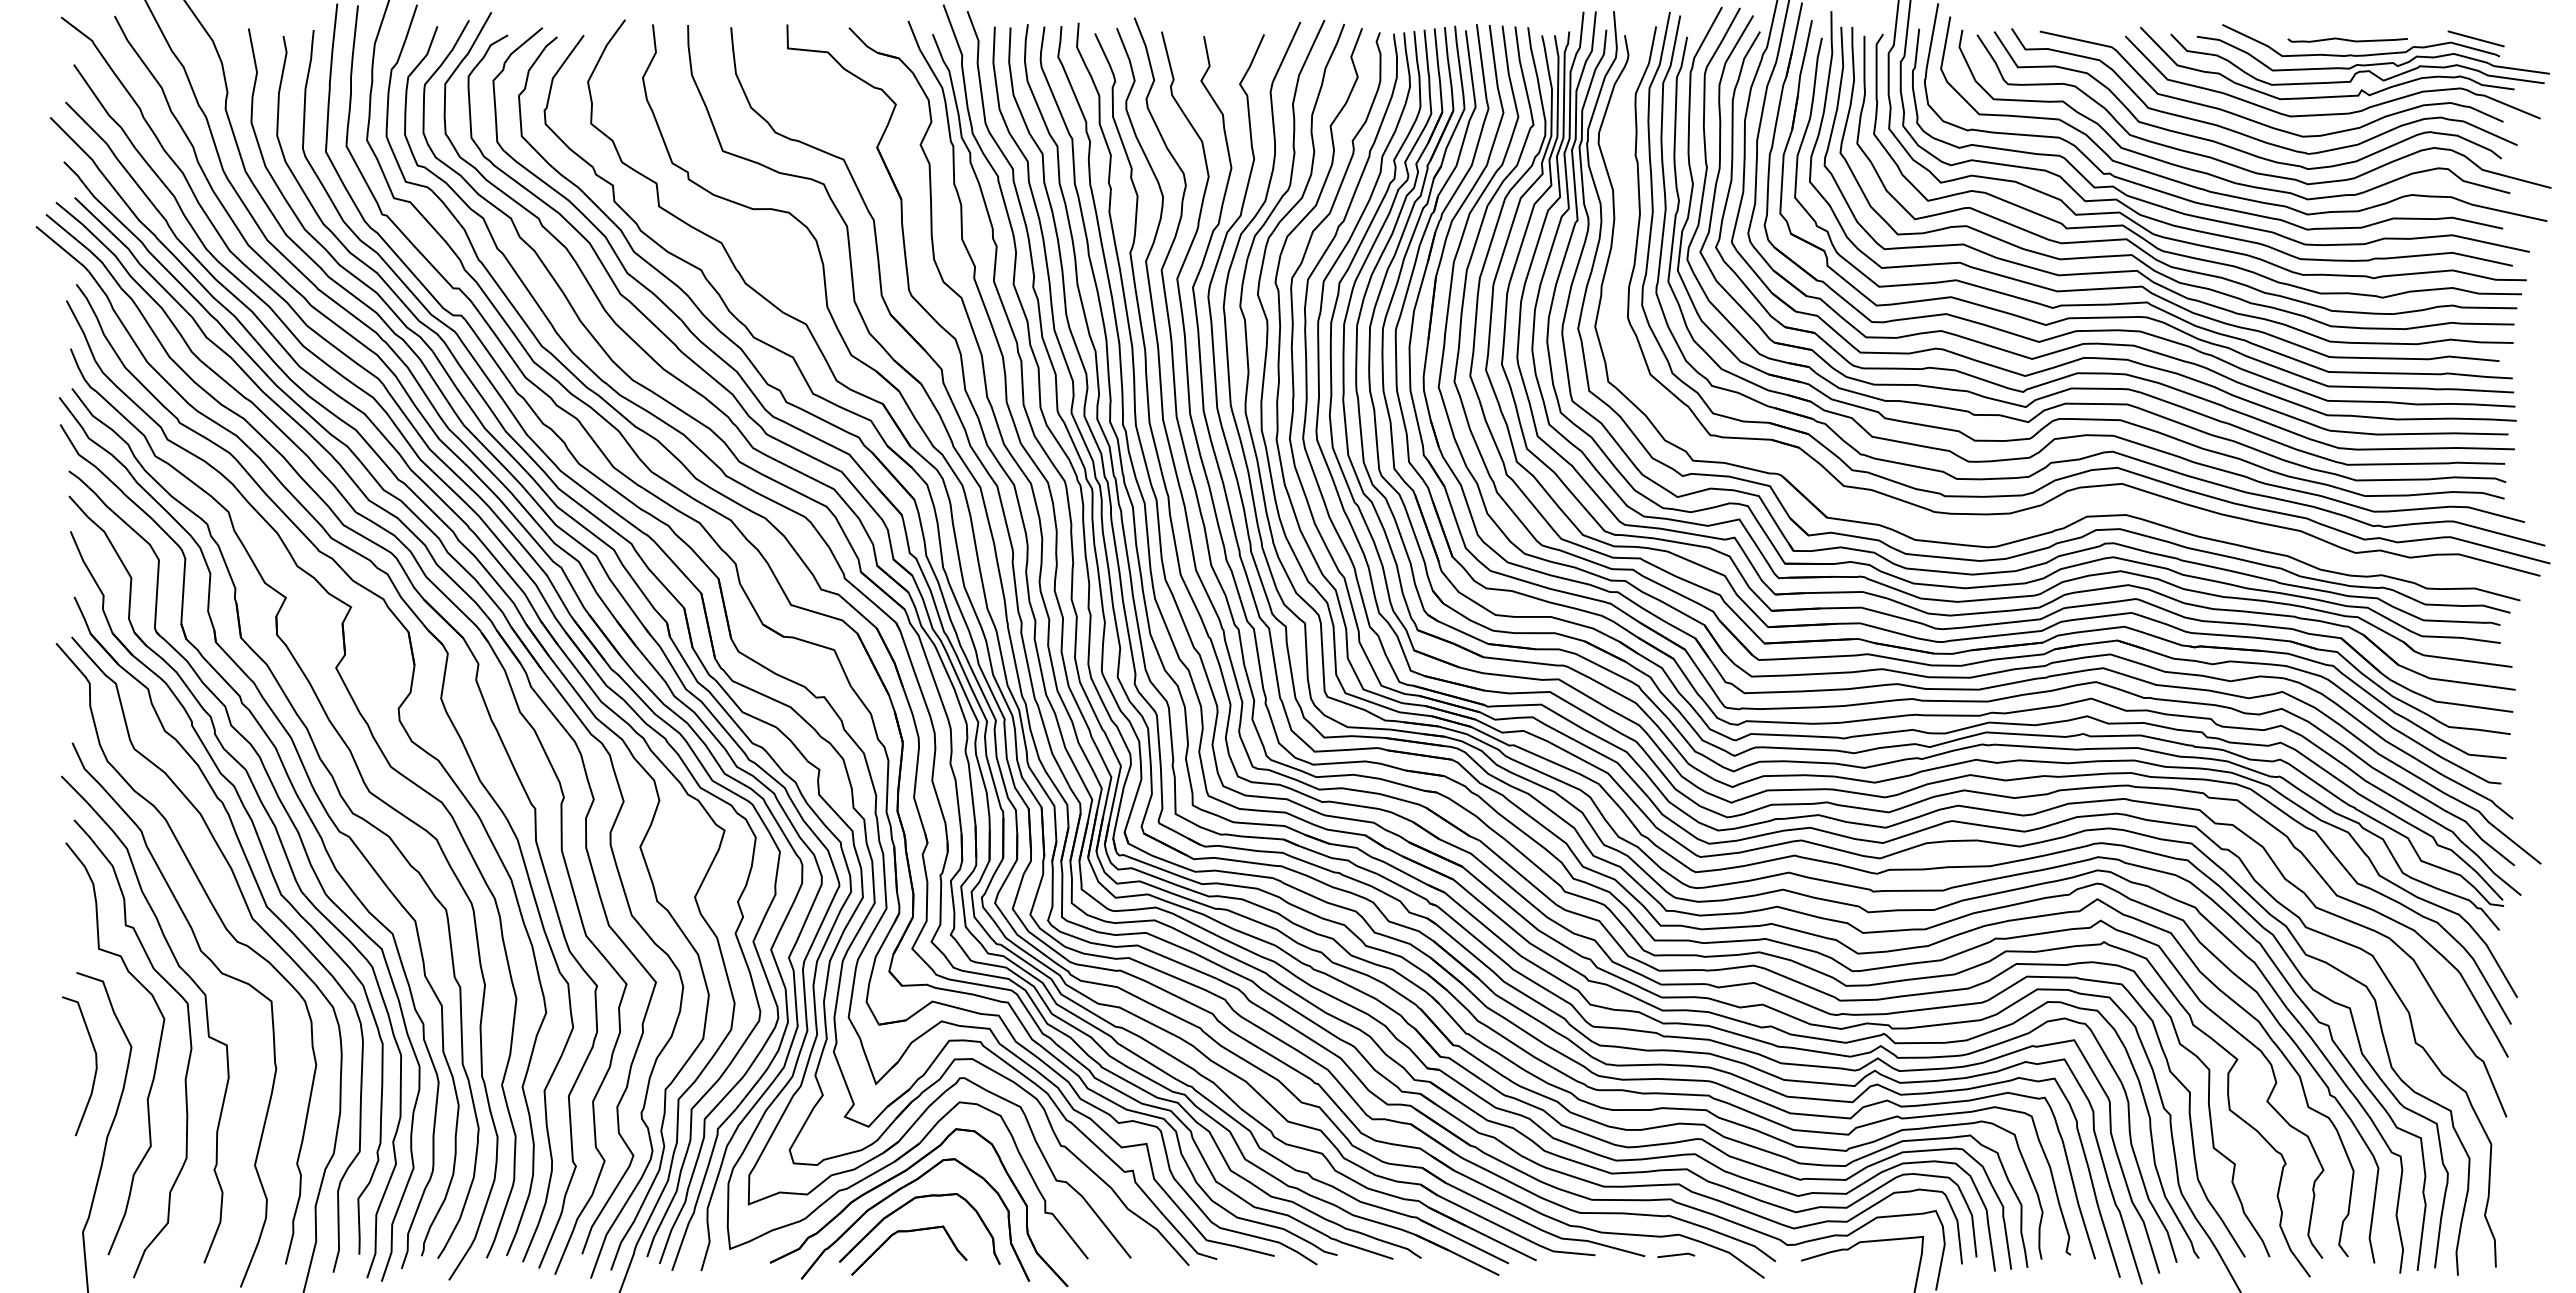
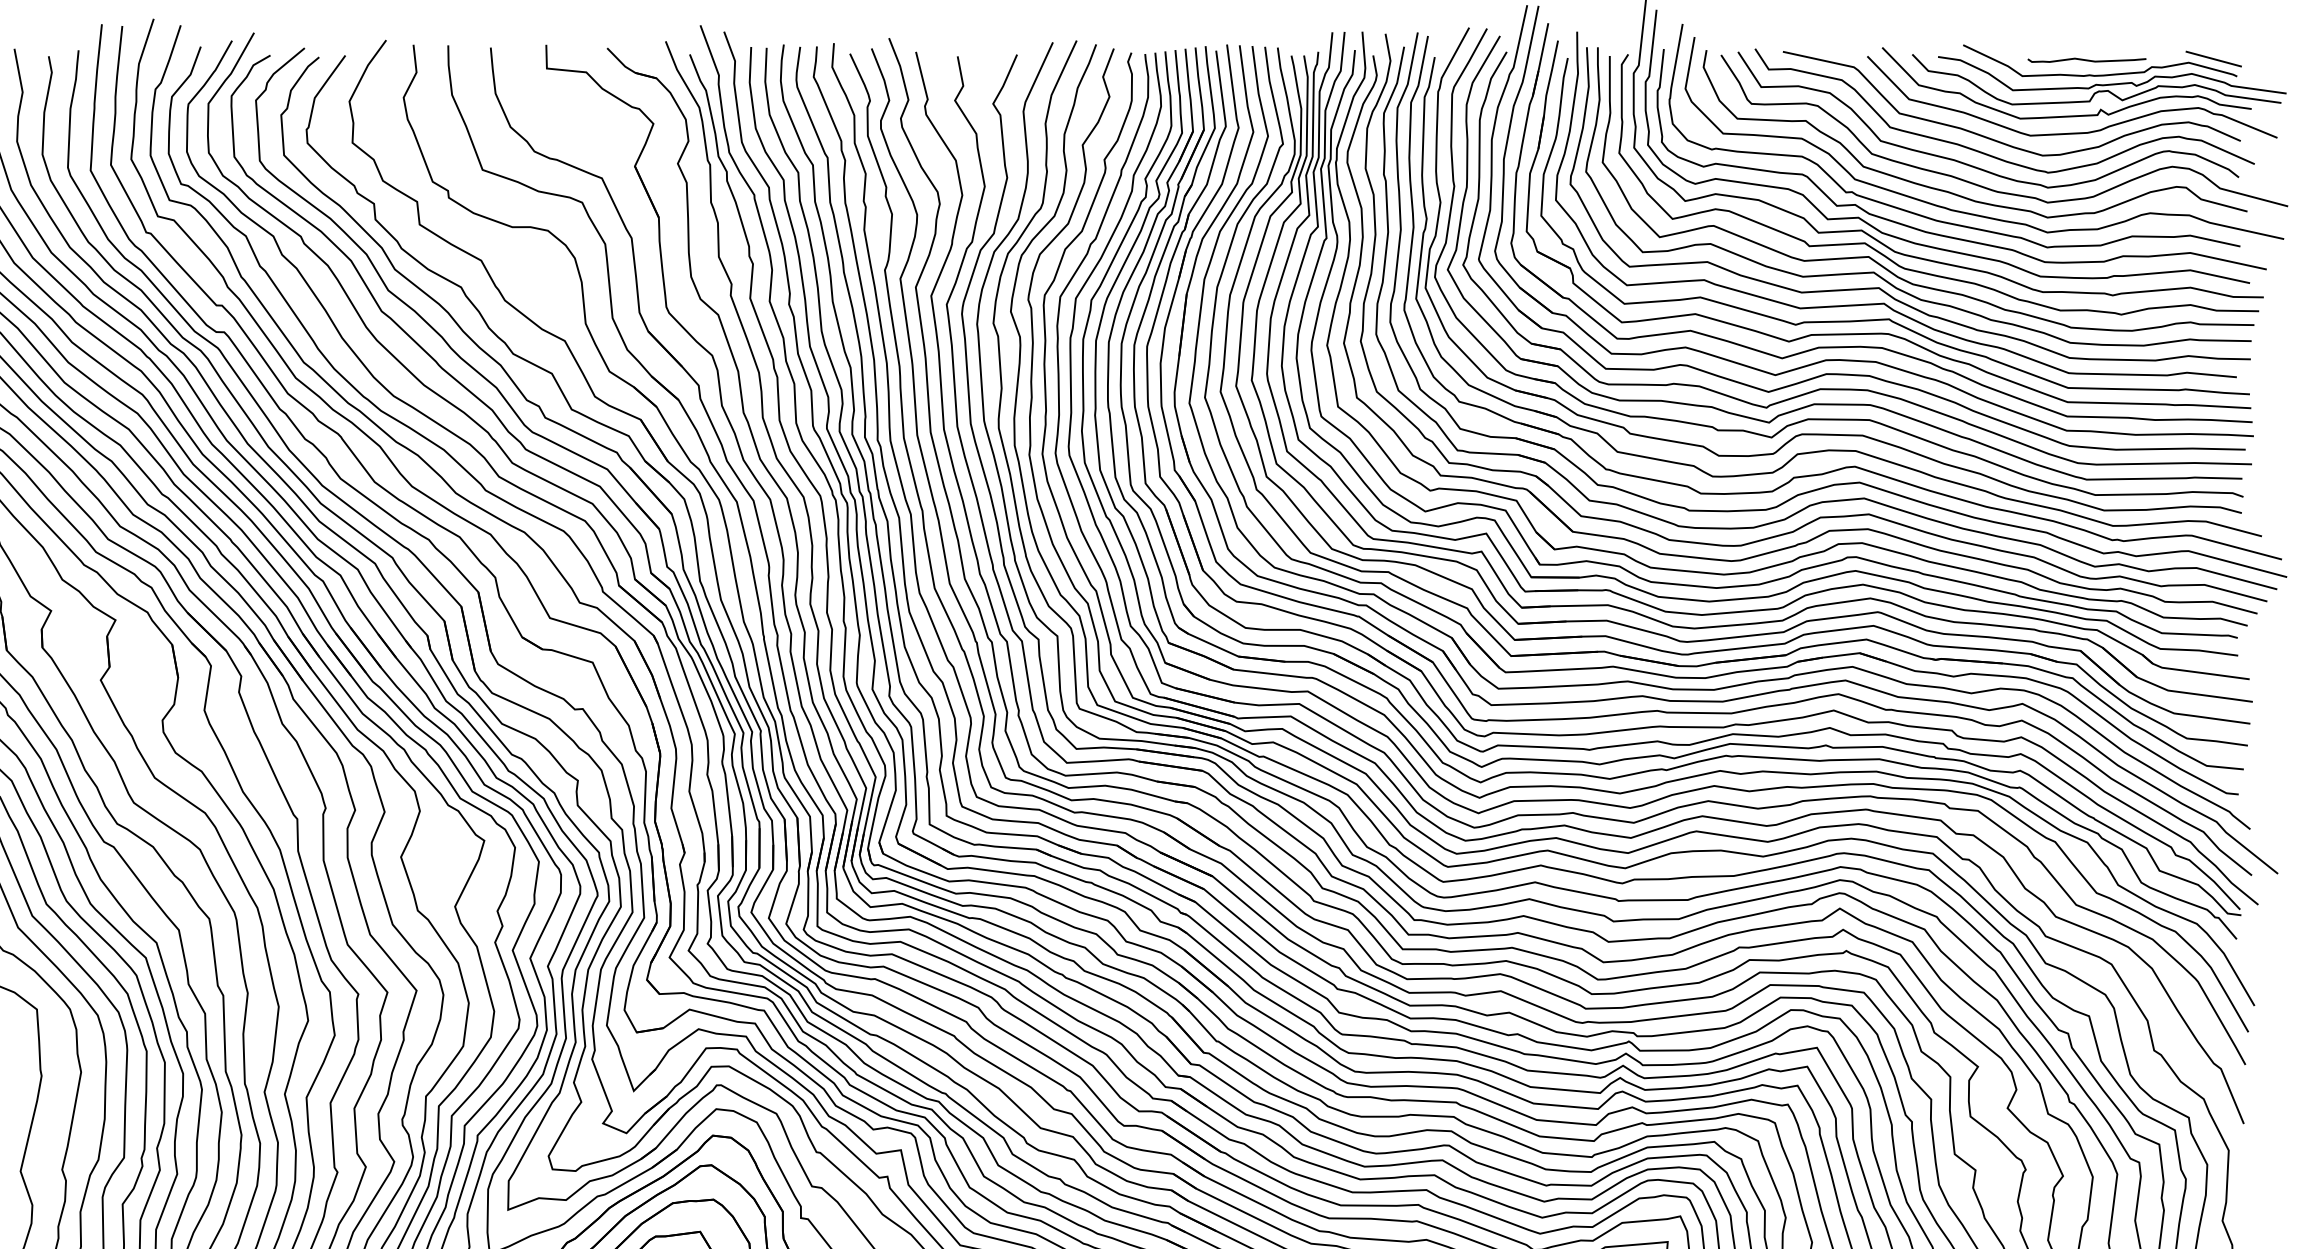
part: (2086, 501) -> (1829, 515), added

